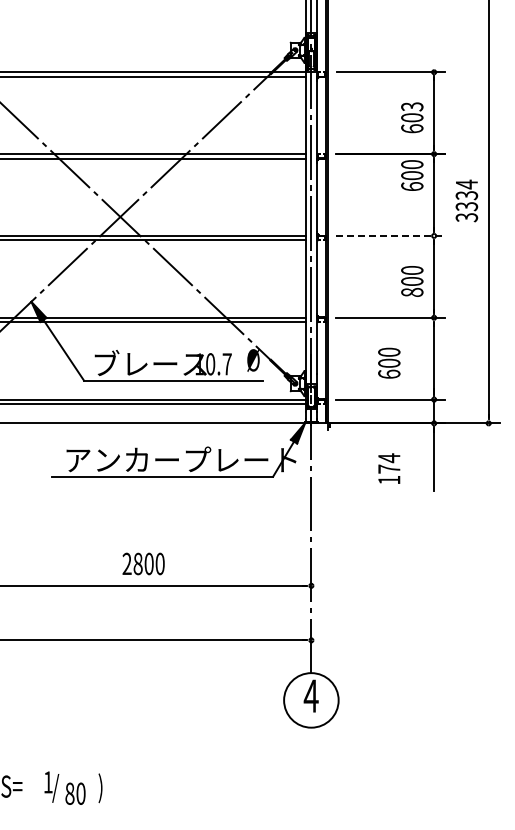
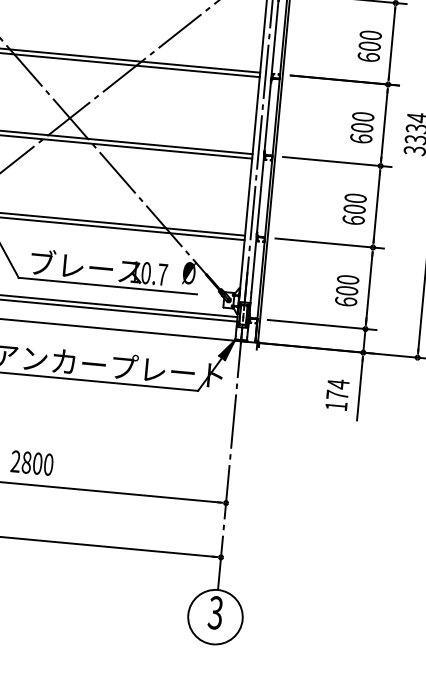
text: (412, 106) -> (371, 35), 603 -> 600
text: (412, 175) -> (362, 127), moved
line: (391, 235) -> (338, 161), dashed -> solid
text: (412, 291) -> (353, 219), 800 -> 600
text: (389, 362) -> (347, 290), moved
text: (389, 468) -> (337, 394), moved
text: (143, 563) -> (32, 462), moved
text: (310, 695) -> (215, 612), 4 -> 3

